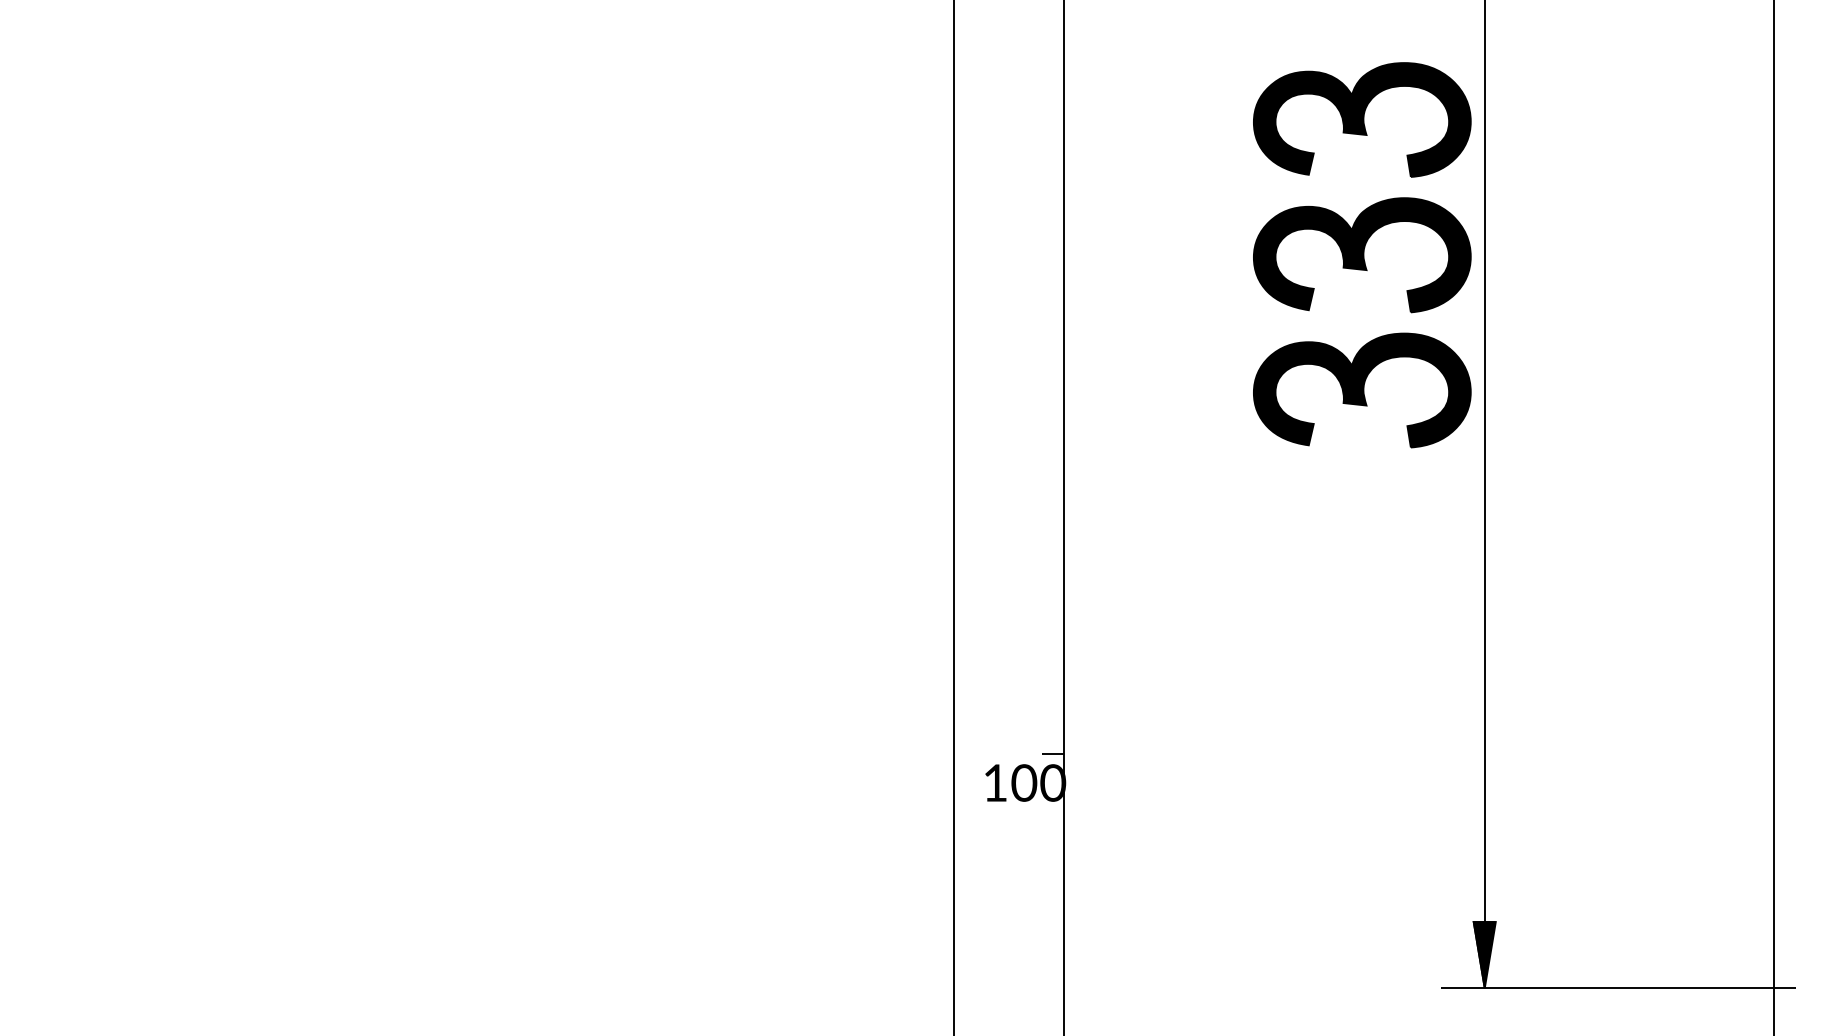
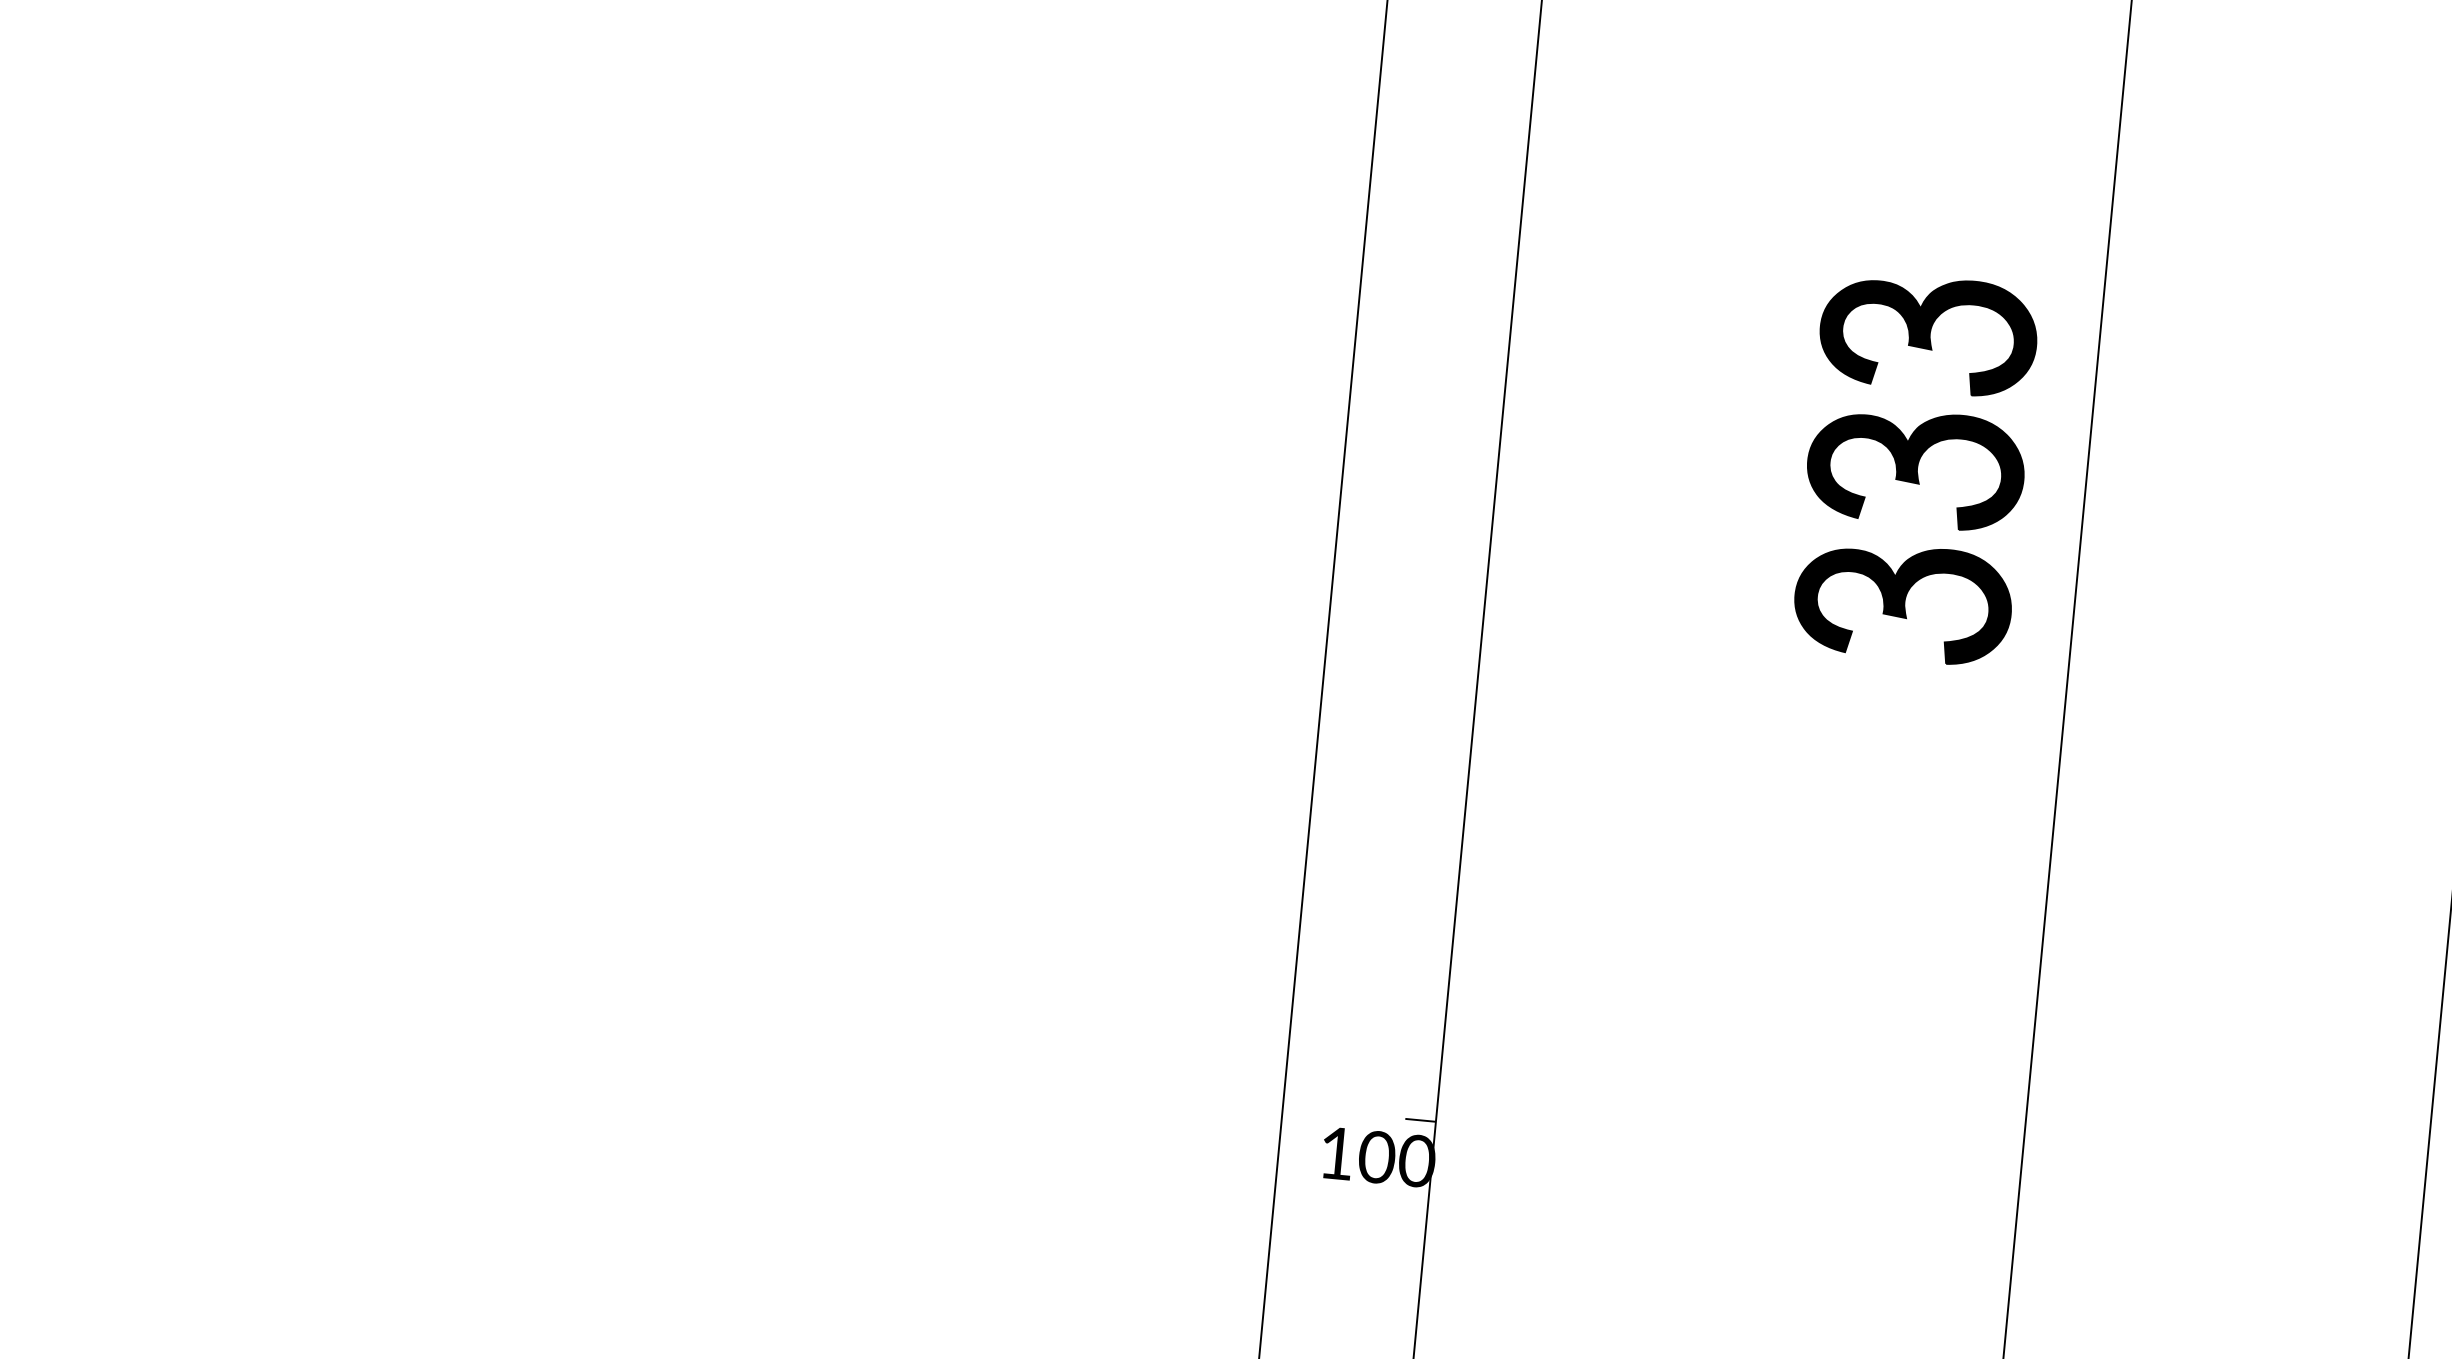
part: (1362, 255) -> (1916, 468), size x0.71

